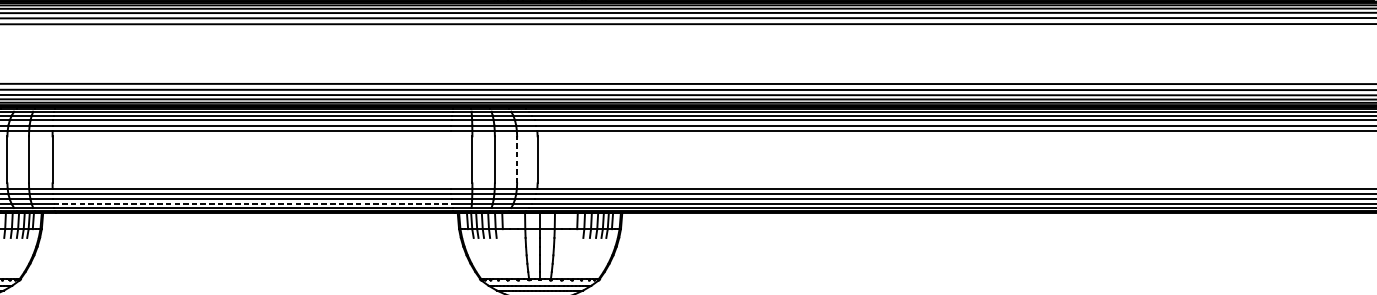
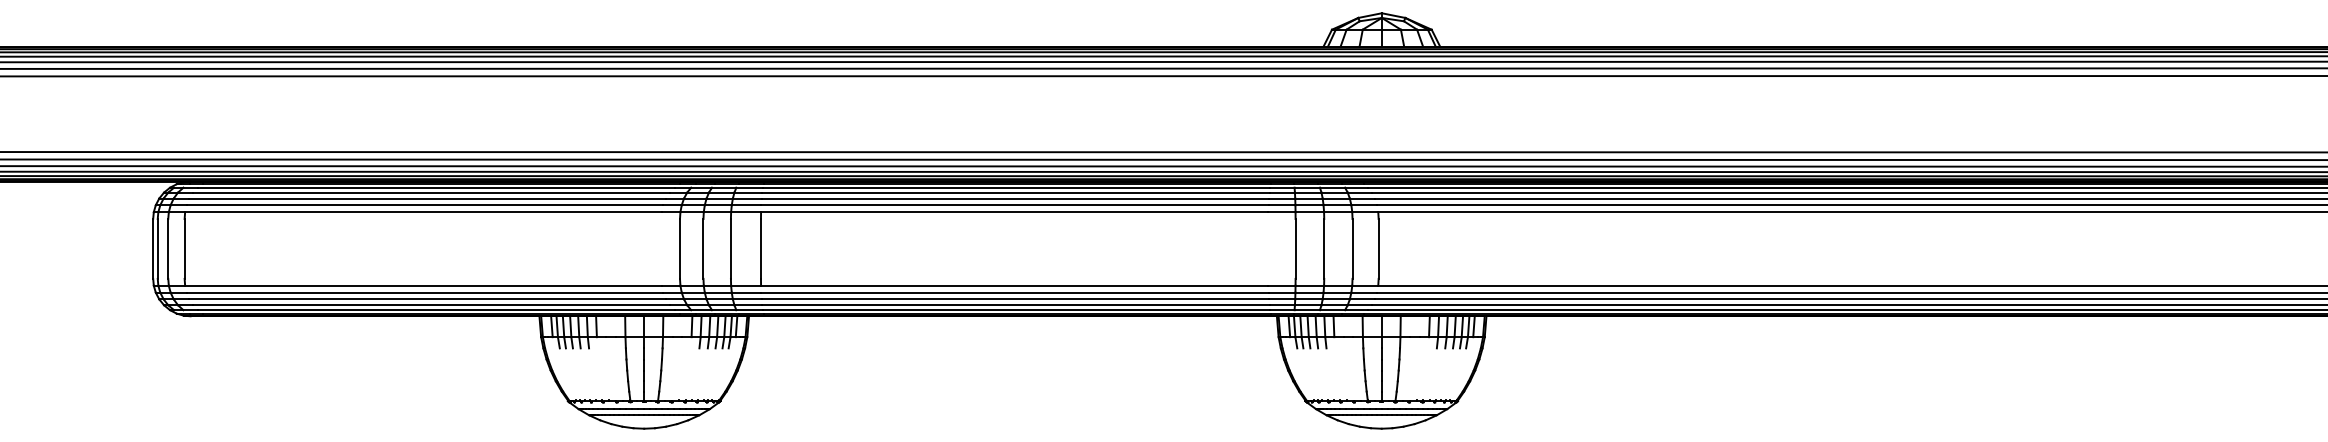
line: (517, 159) -> (1352, 248), dashed -> solid
line: (252, 204) -> (1015, 305), dashed -> solid

